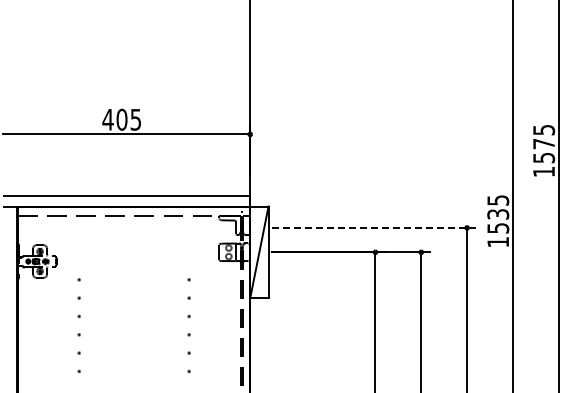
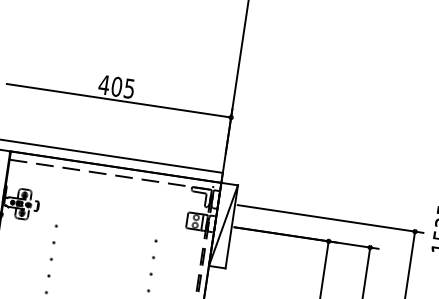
line: (374, 227) -> (331, 218), dashed -> solid

